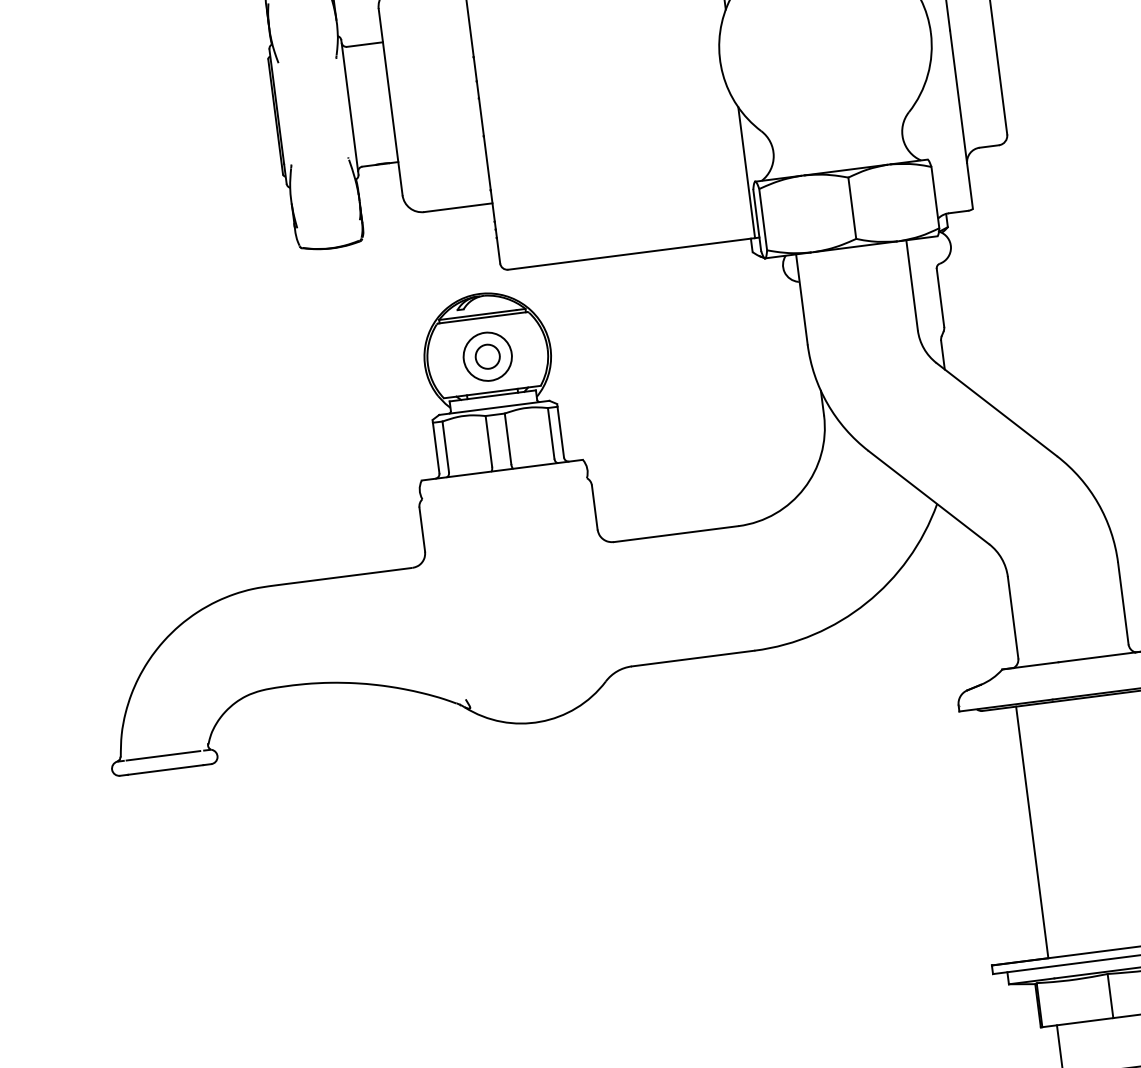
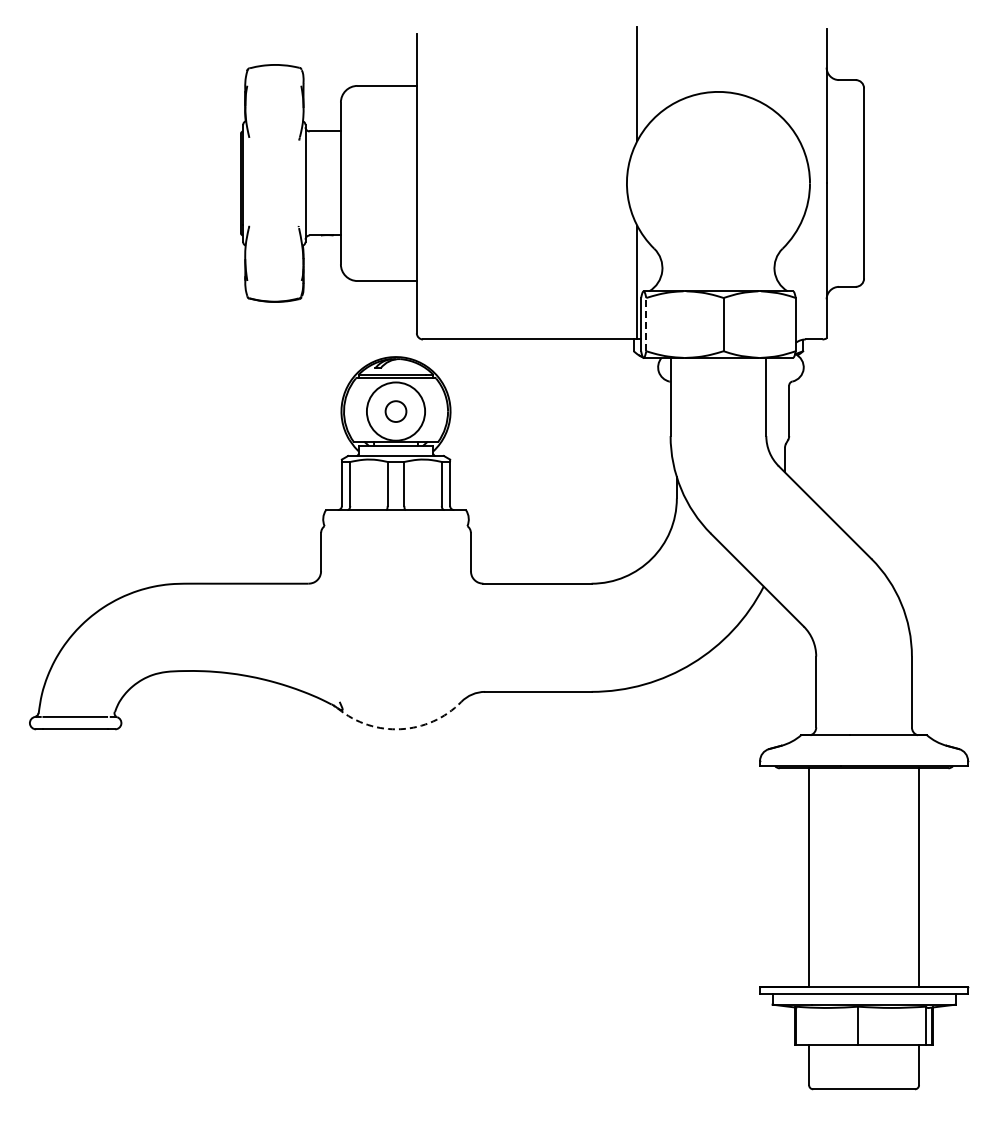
line: (763, 219) -> (646, 324), solid -> dashed
circle: (487, 356) -> (395, 411), size x1.4
arc: (539, 722) -> (400, 729), solid -> dashed

